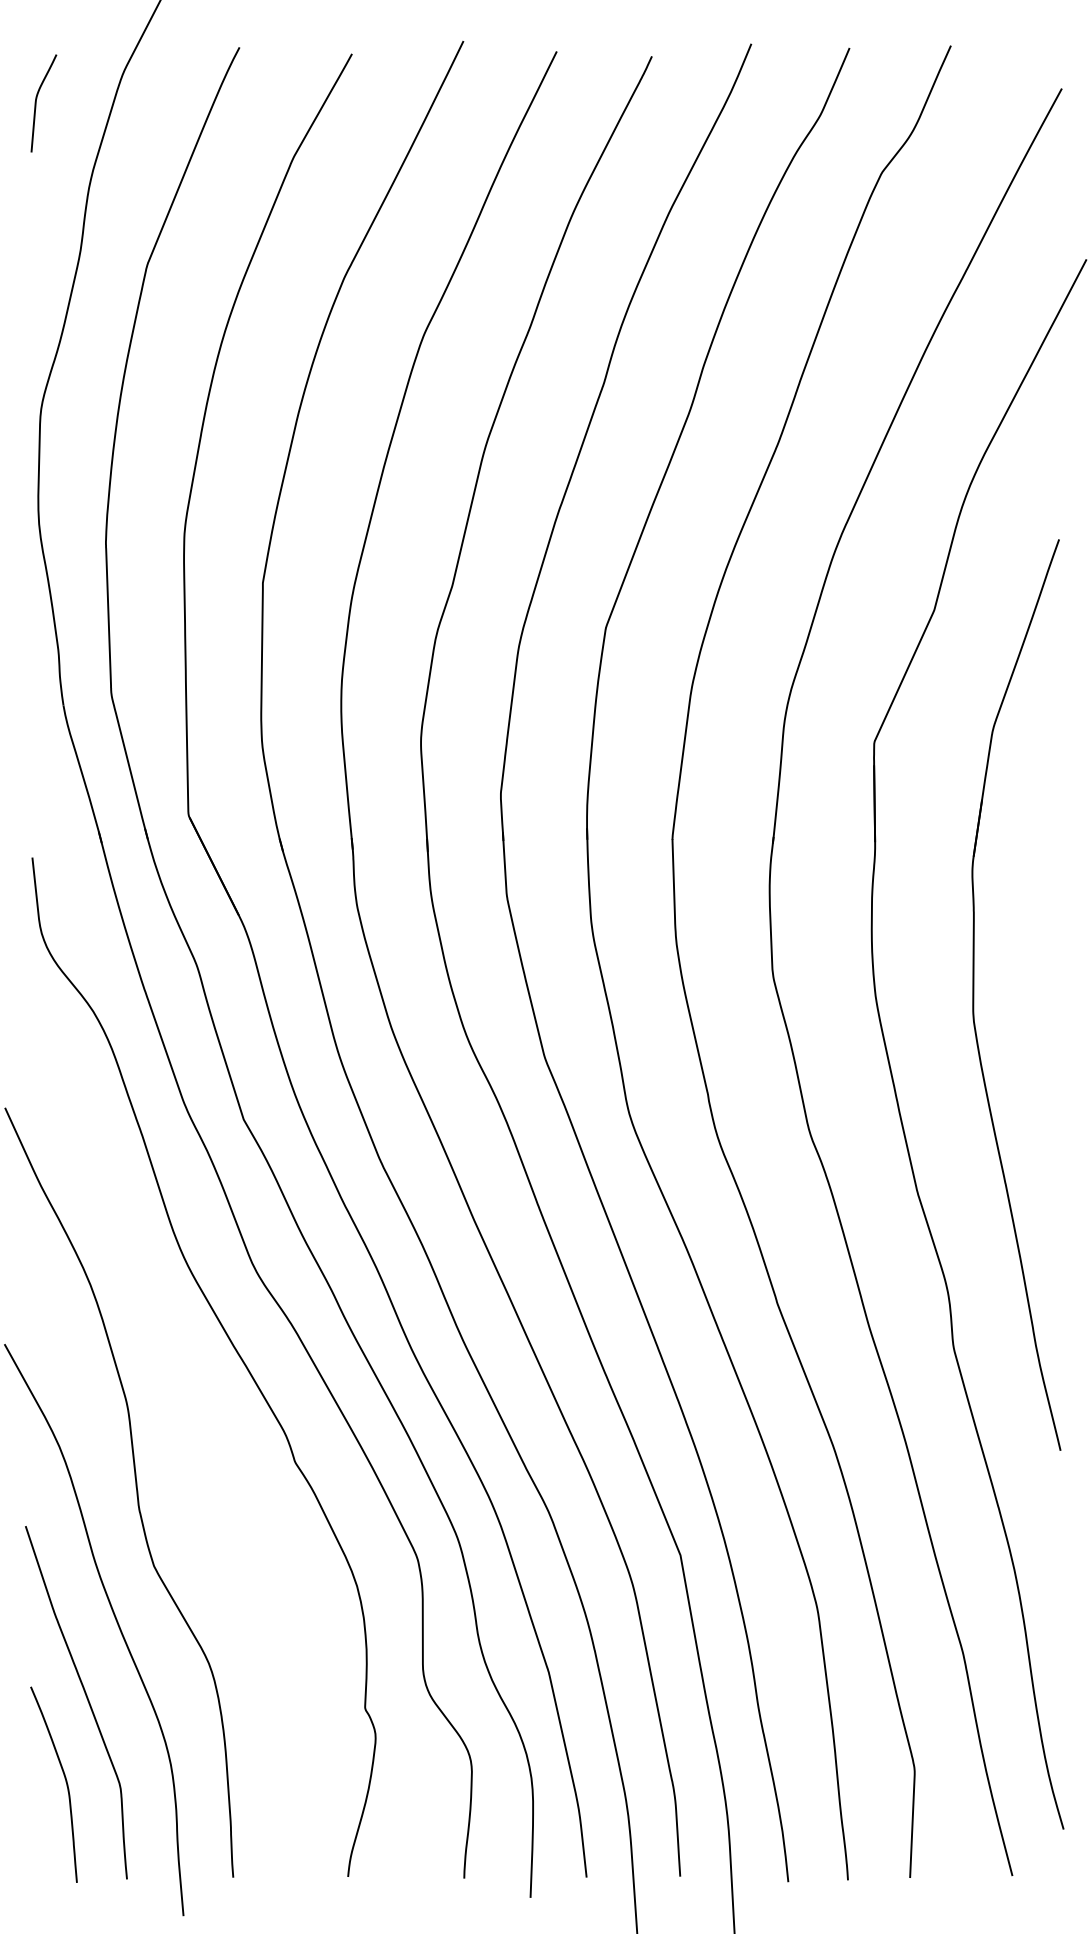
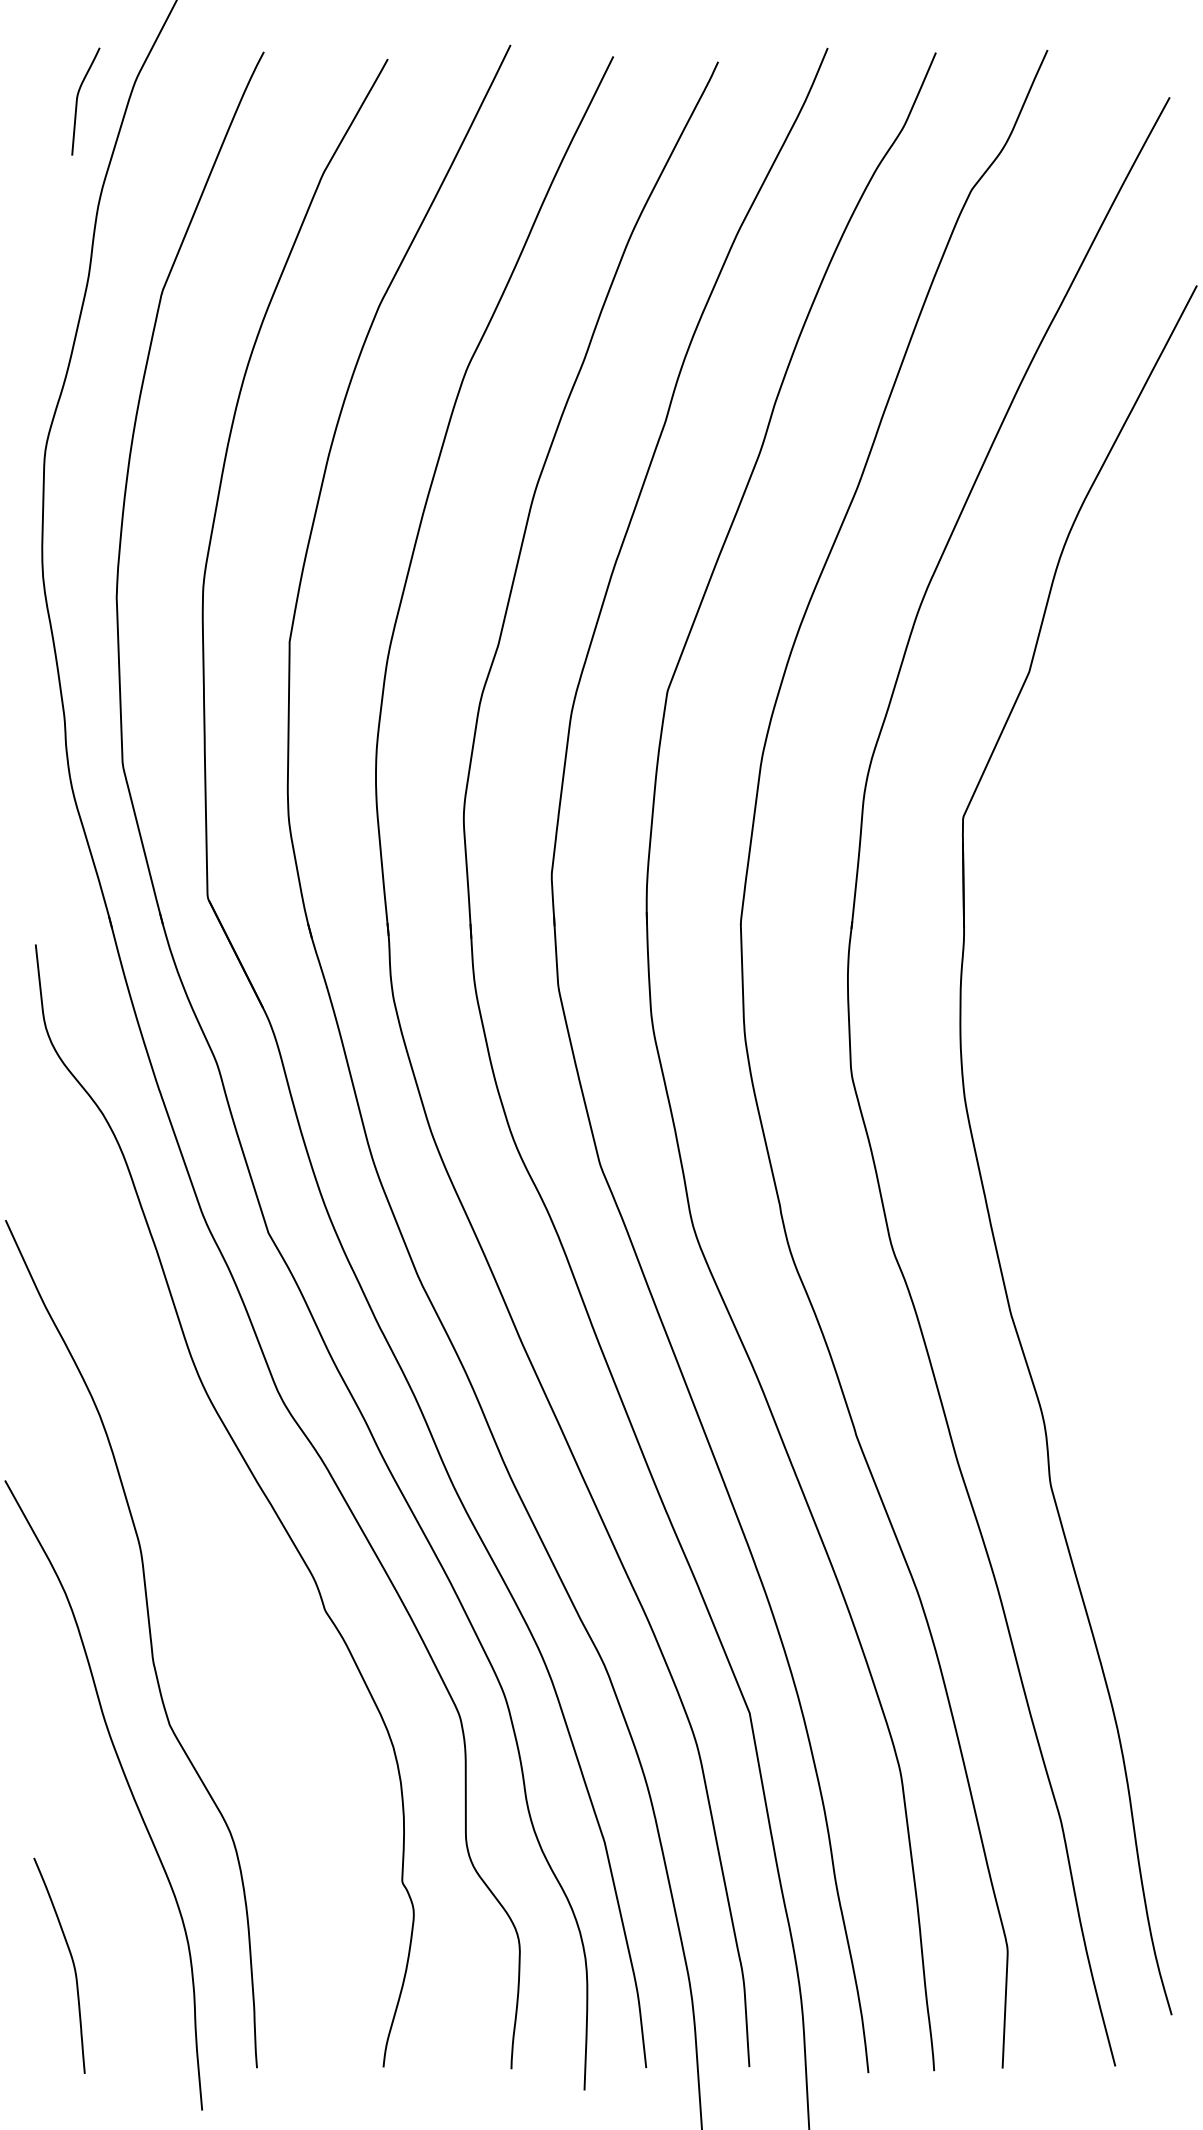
curve: (36, 103) -> (77, 101), moved
part: (974, 994) -> (1073, 1095), removed
curve: (86, 1698) -> (95, 1870), removed

